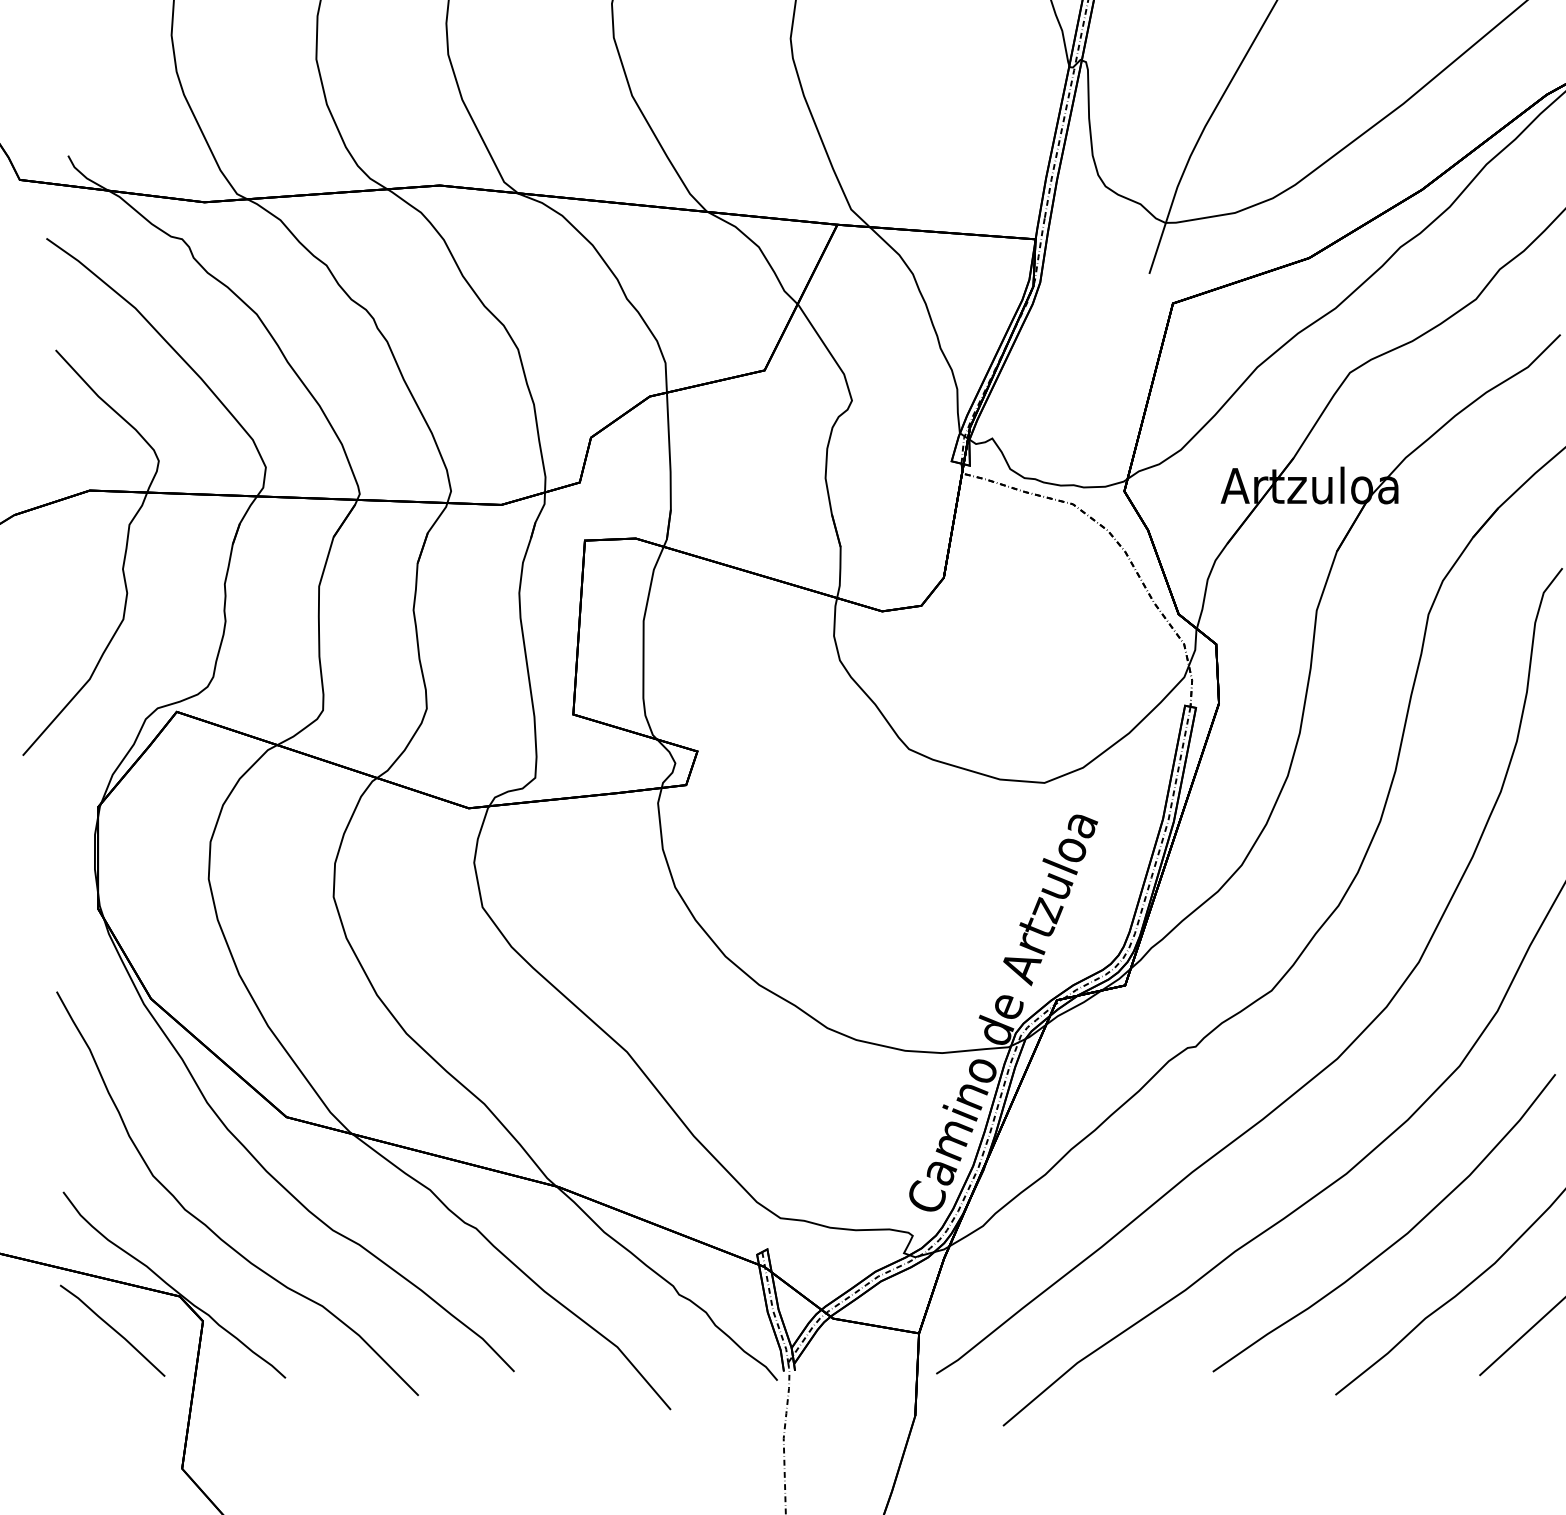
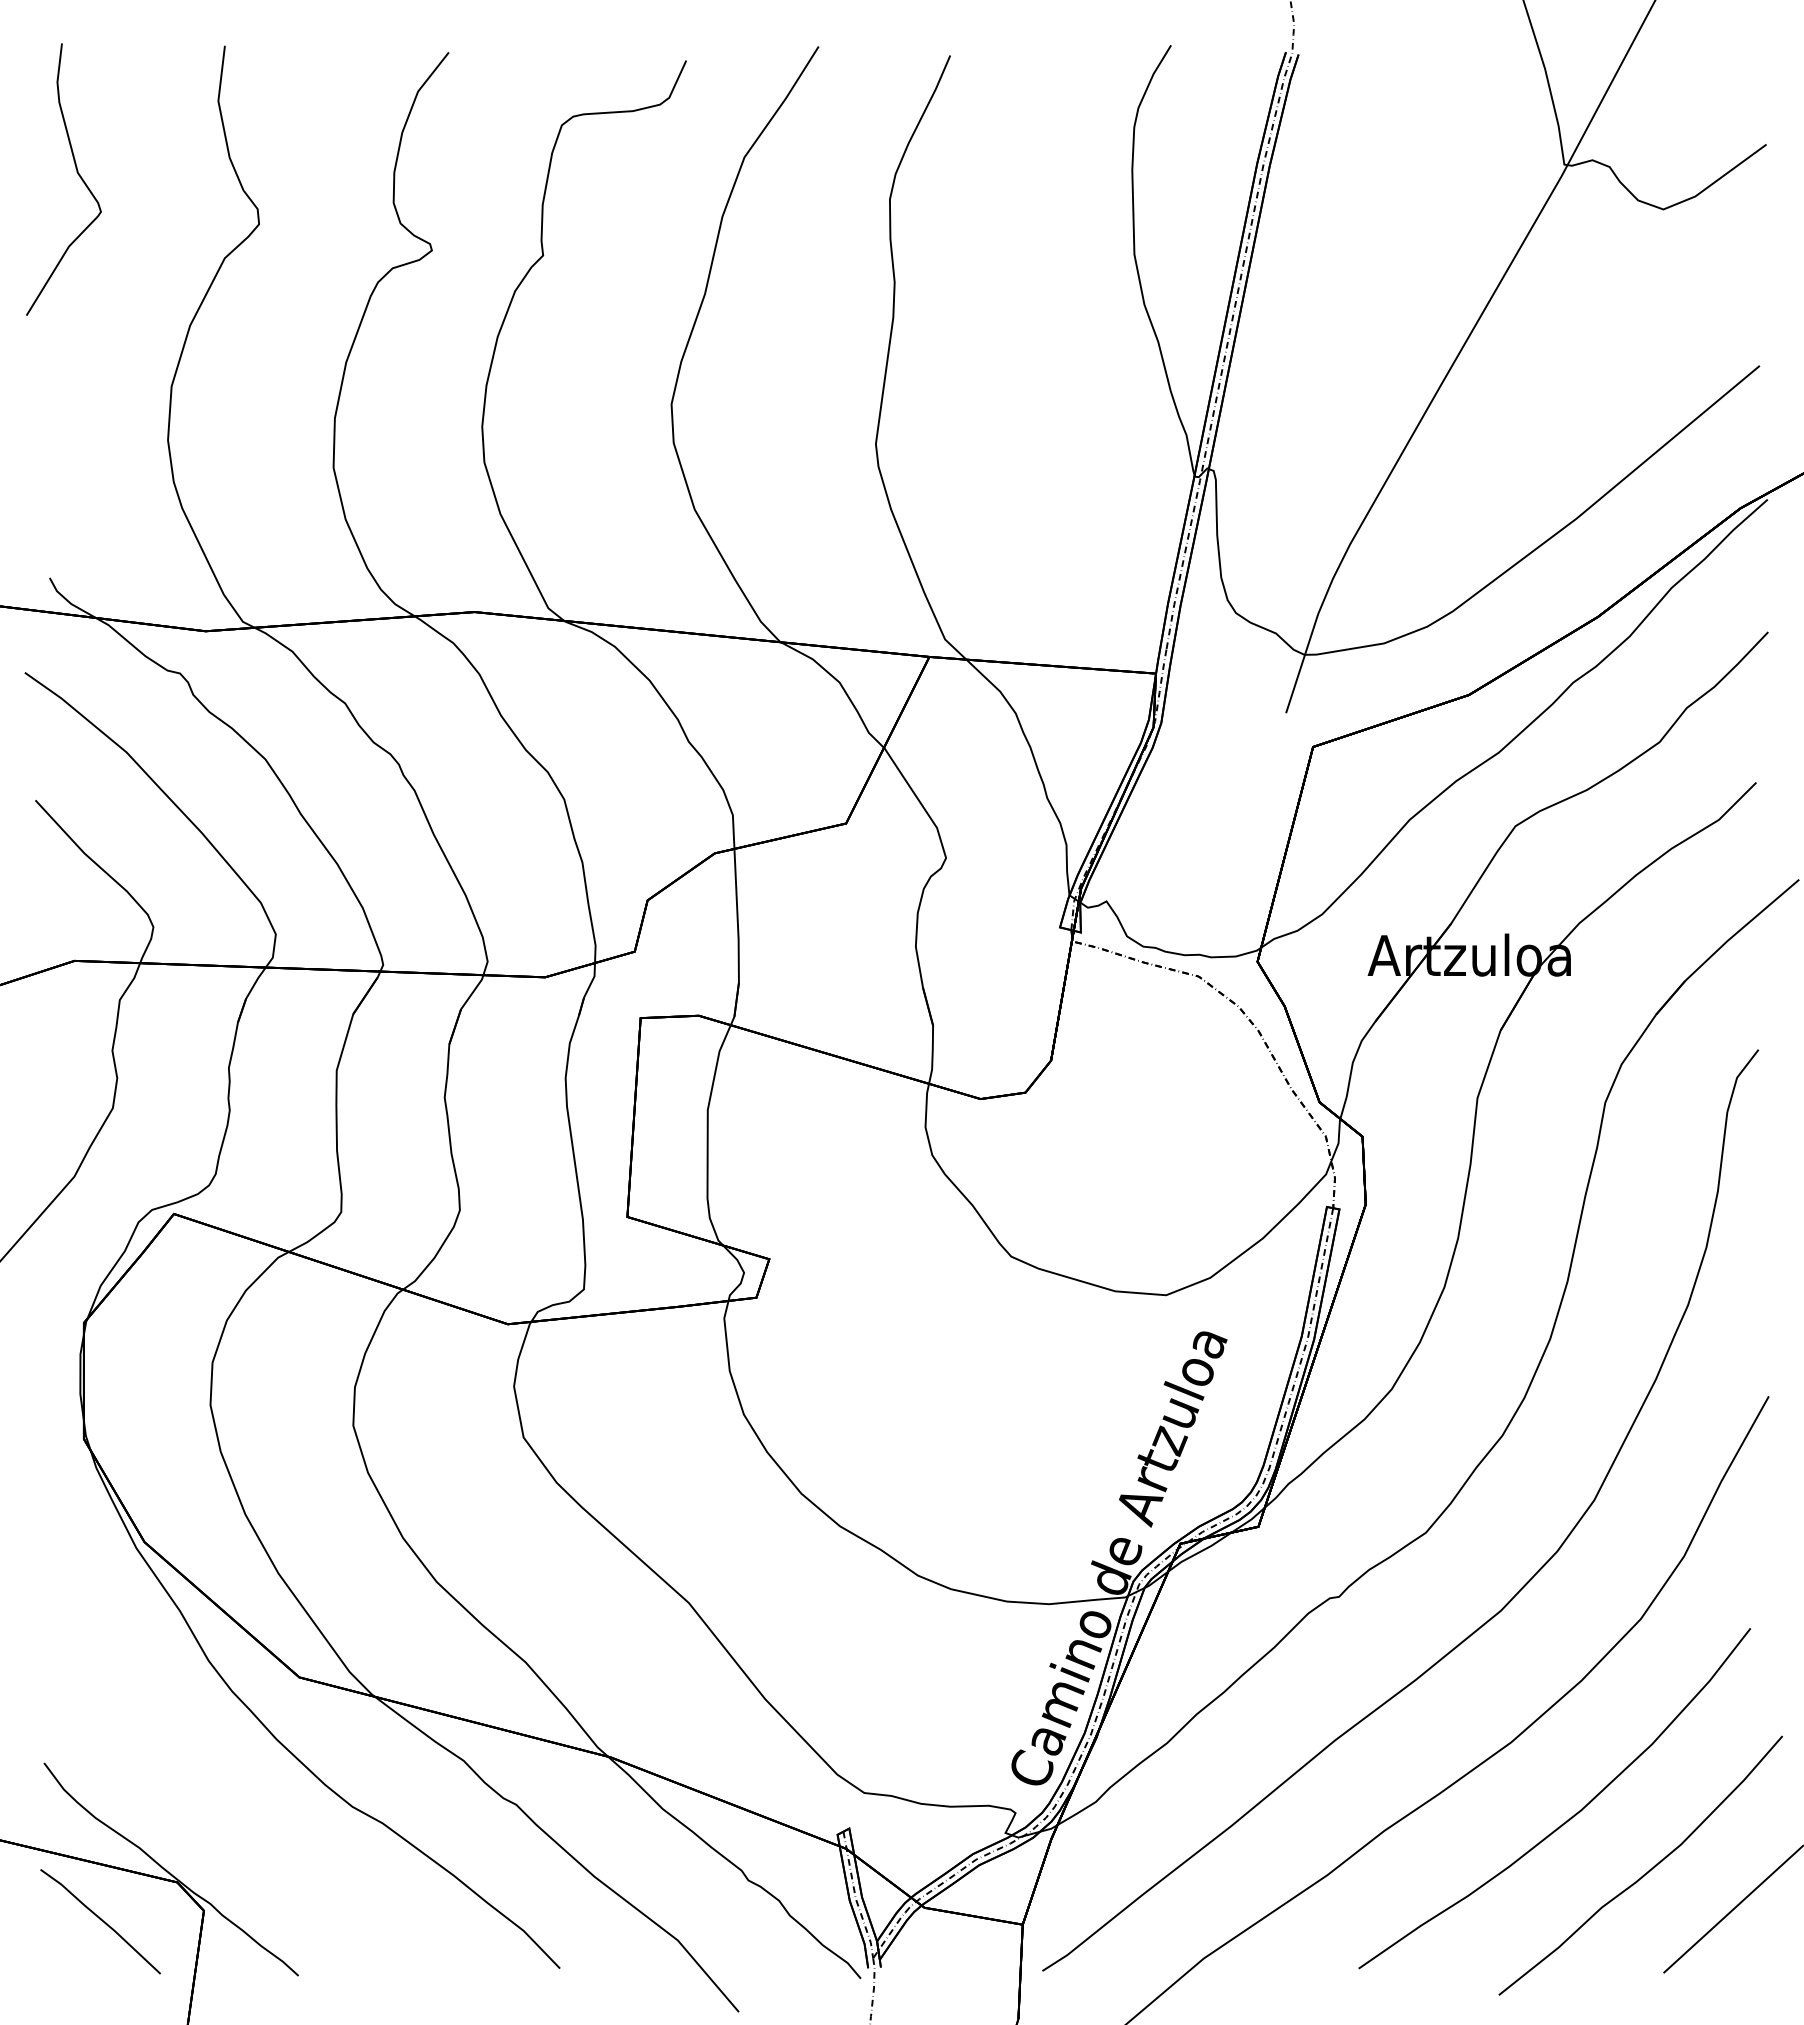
curve: (209, 1227) -> (211, 1803), removed

